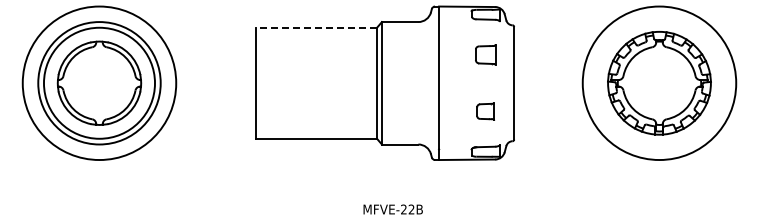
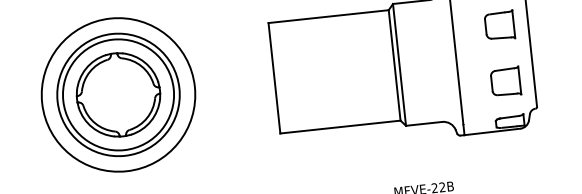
line: (316, 27) -> (328, 16), dashed -> solid
part: (485, 54) -> (499, 25), size x1.43
part: (485, 111) -> (505, 81), size x1.67

